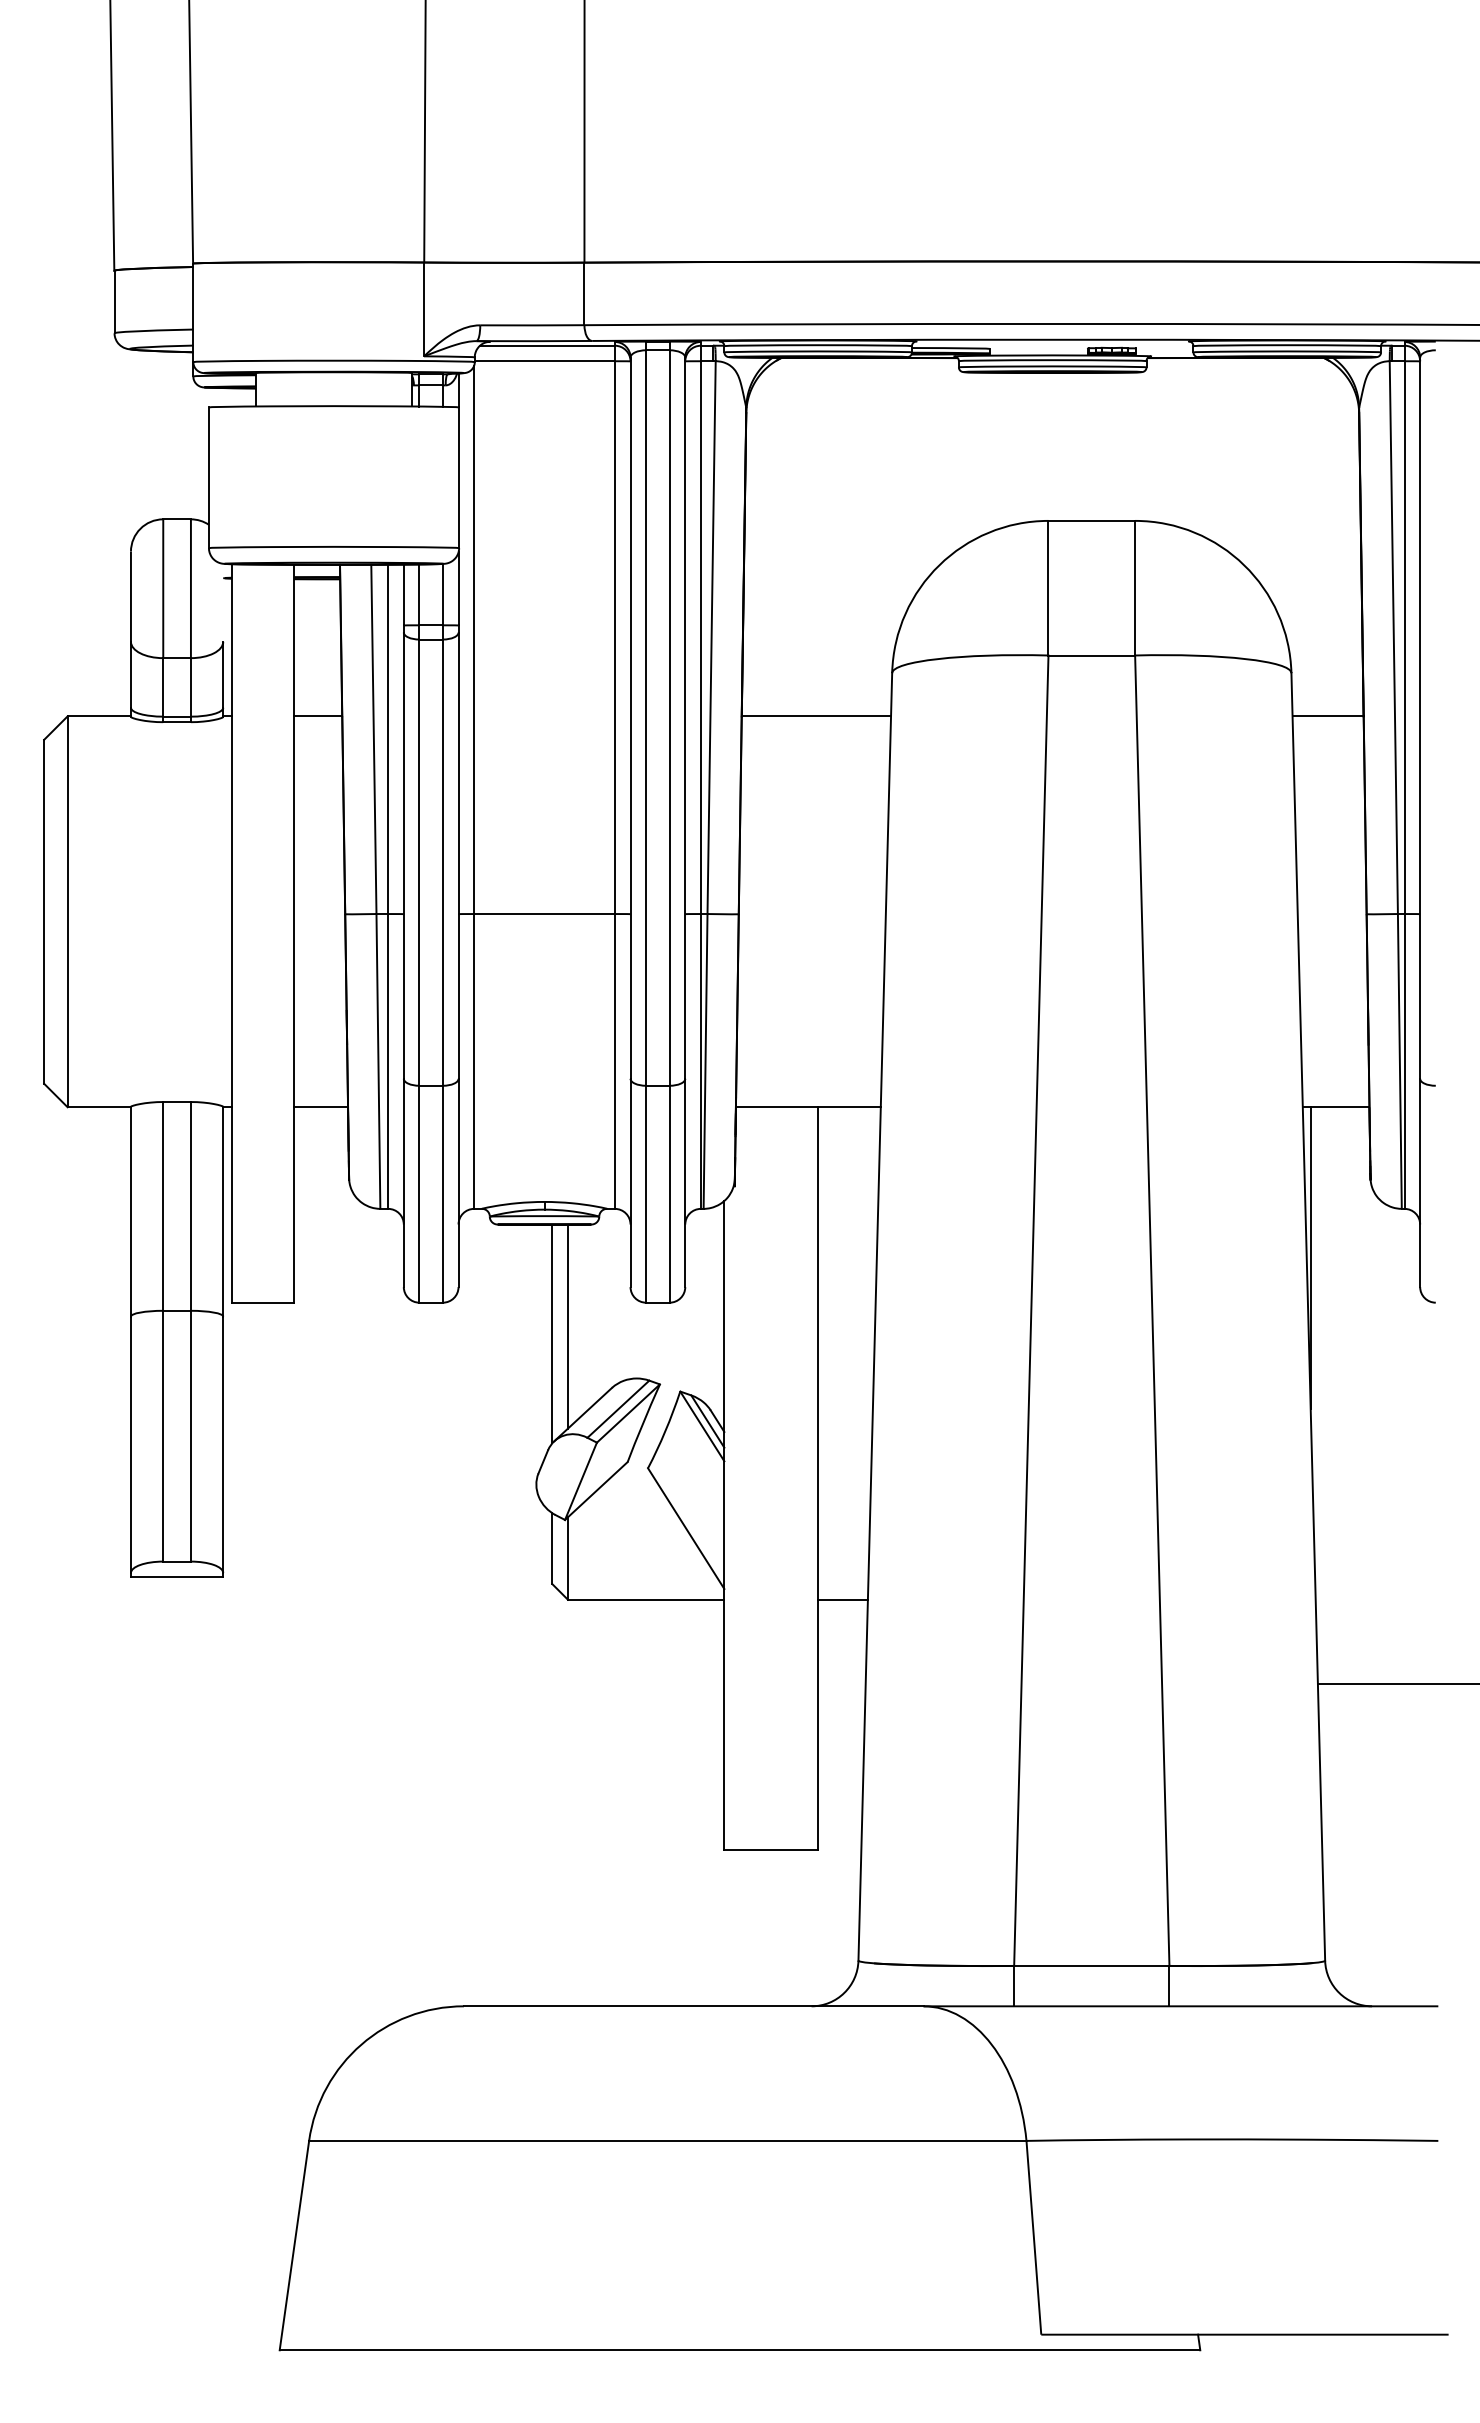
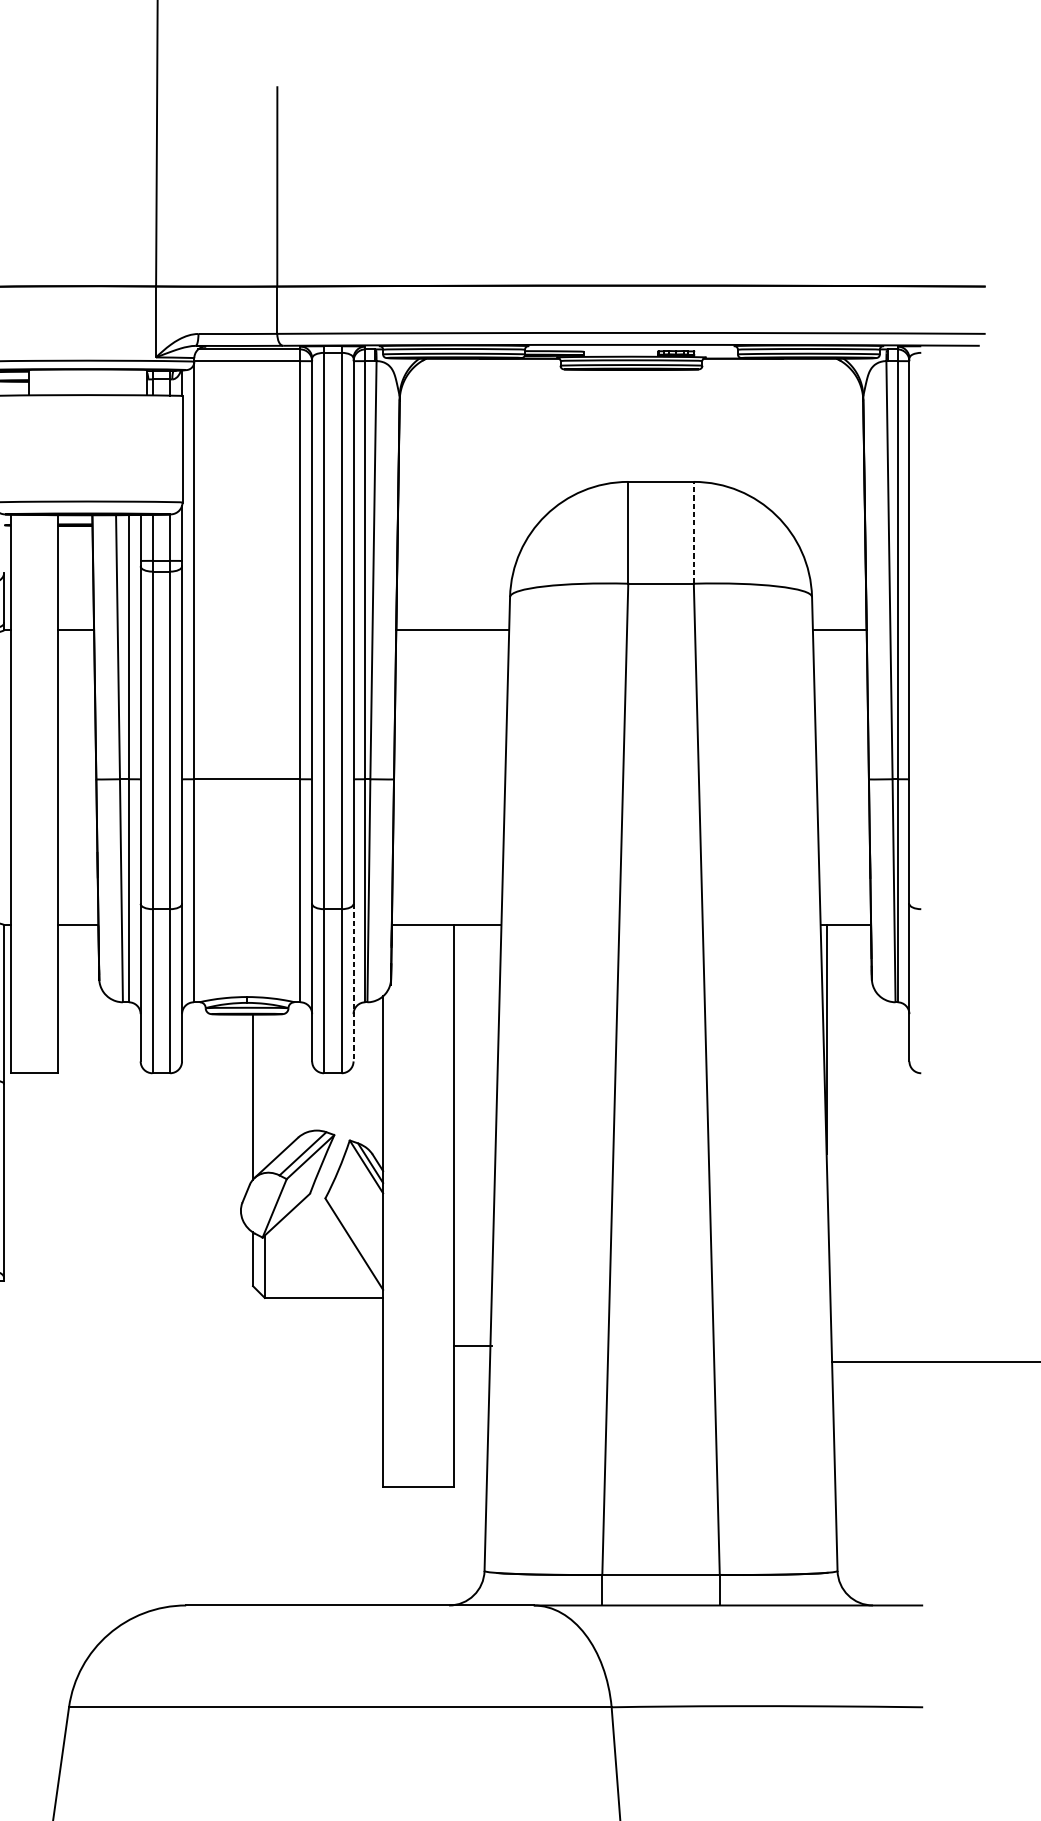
line: (1135, 587) -> (694, 532), solid -> dashed
line: (685, 1183) -> (353, 983), solid -> dashed
line: (568, 1326) -> (265, 1091), removed
line: (842, 1599) -> (472, 1345), moved

